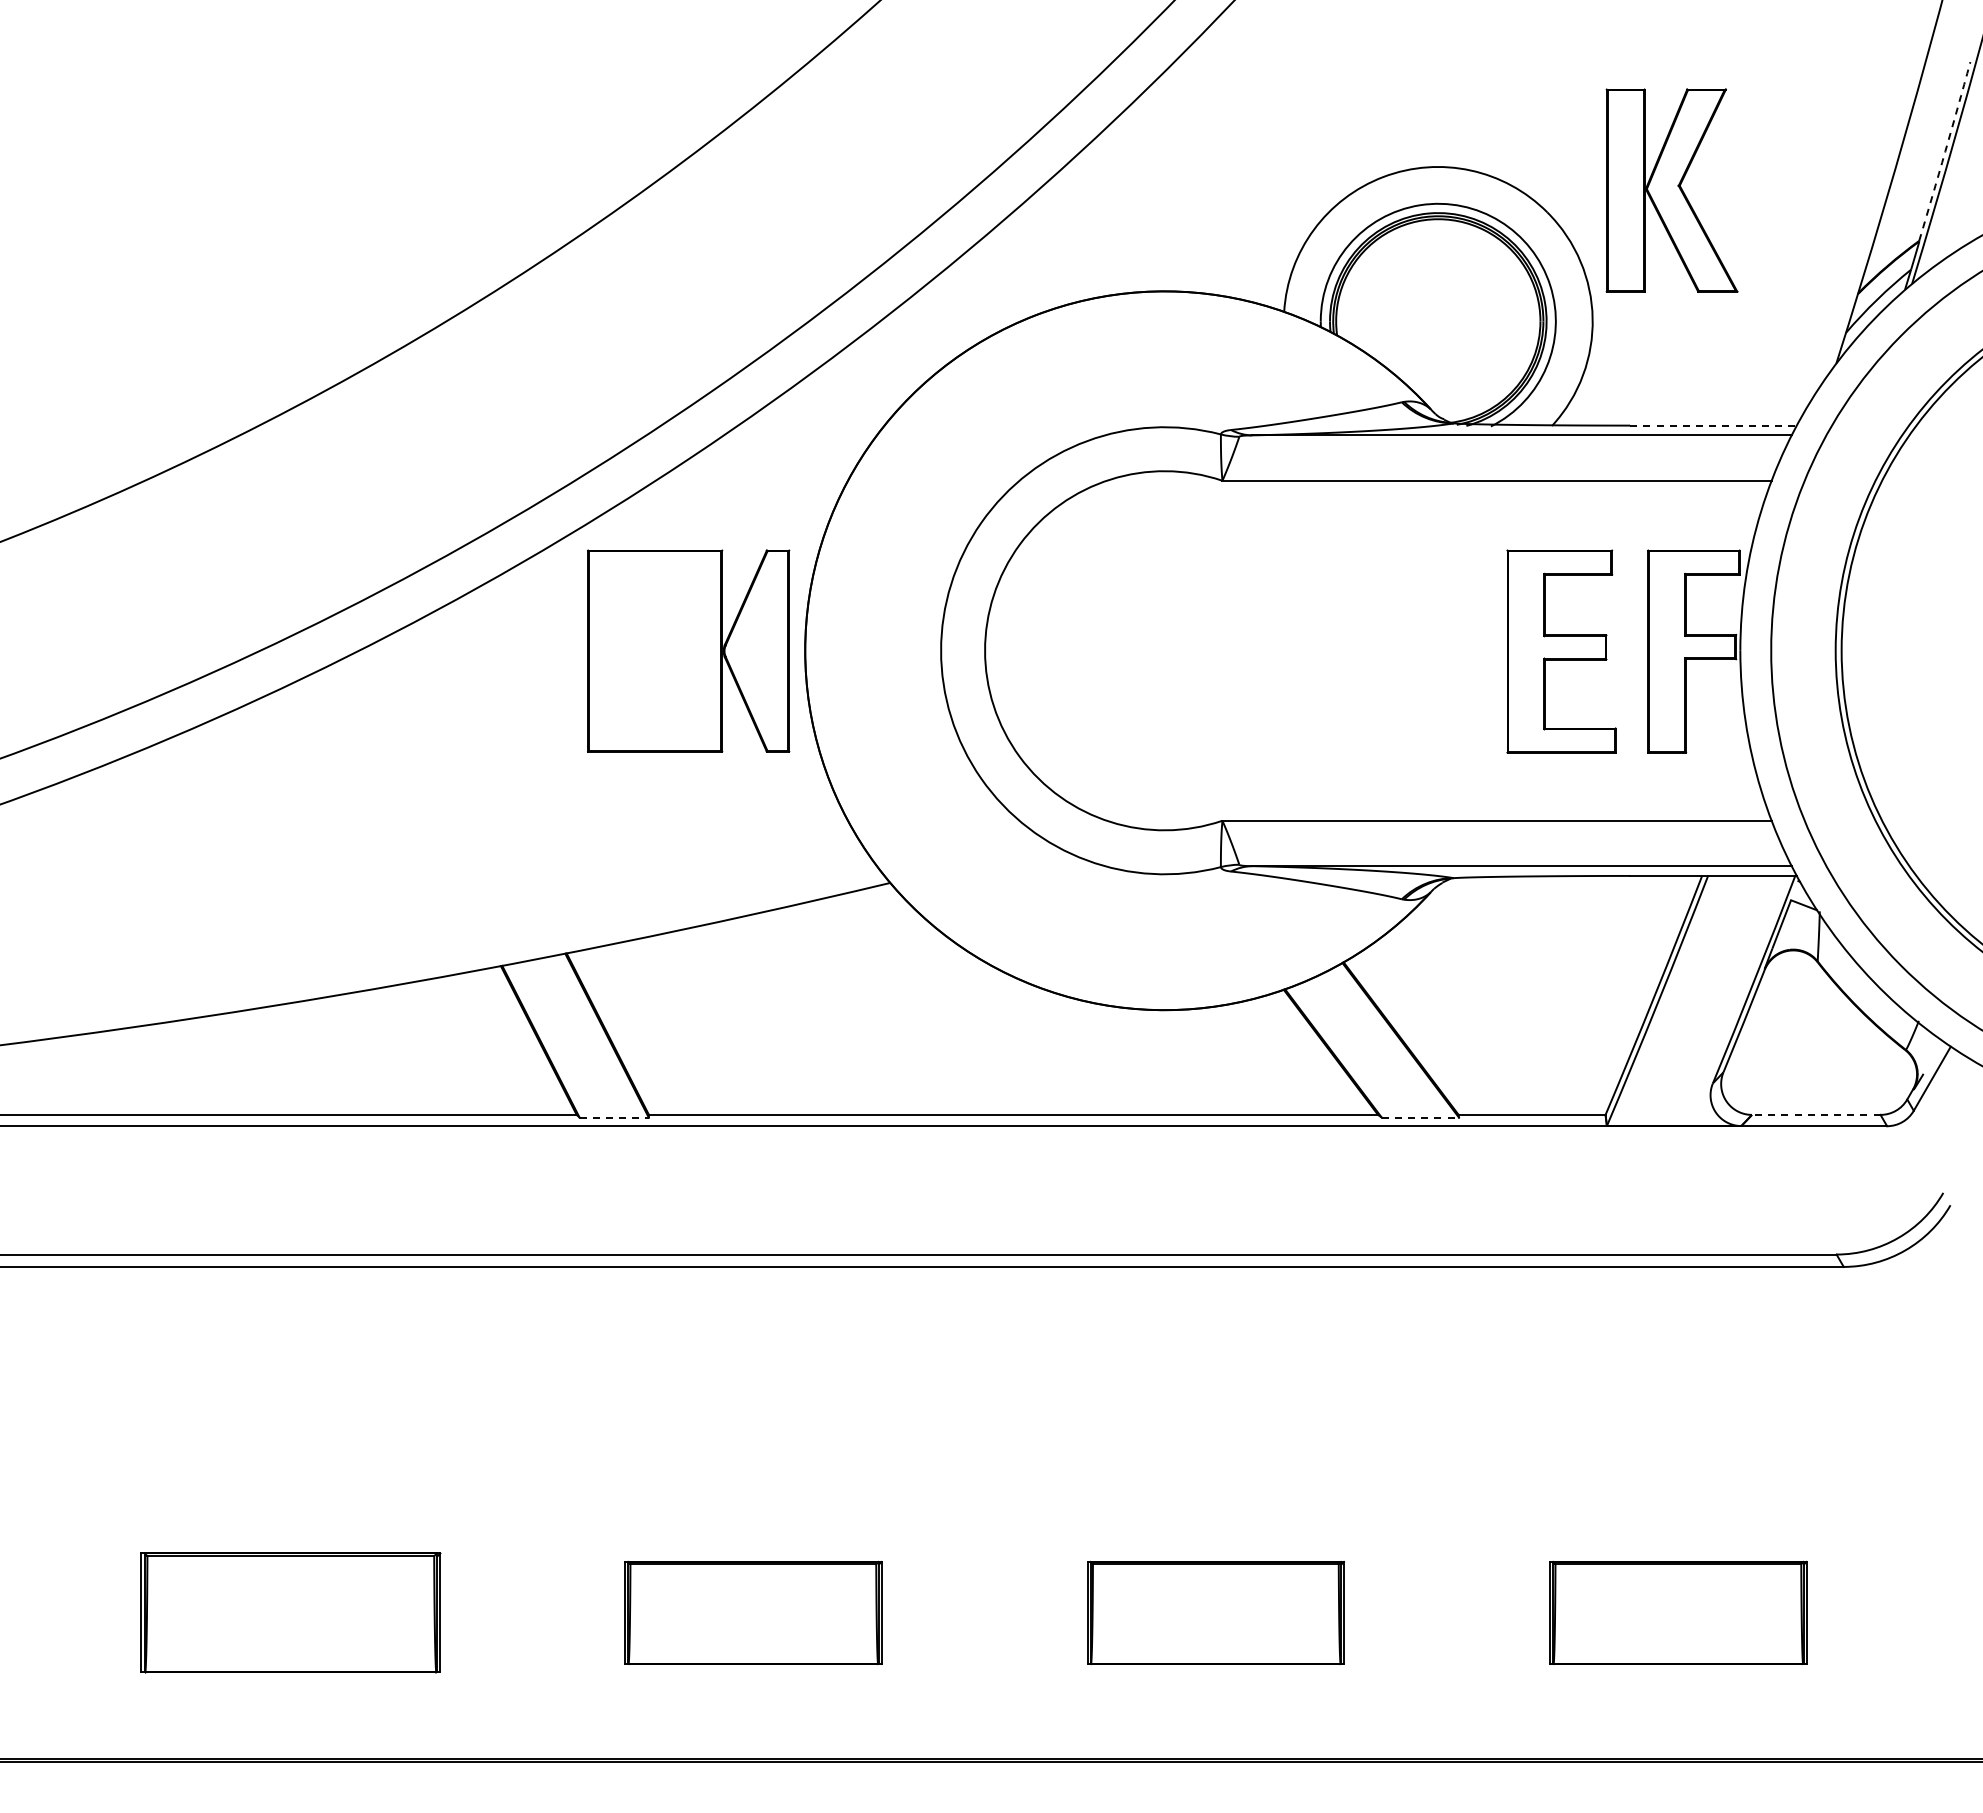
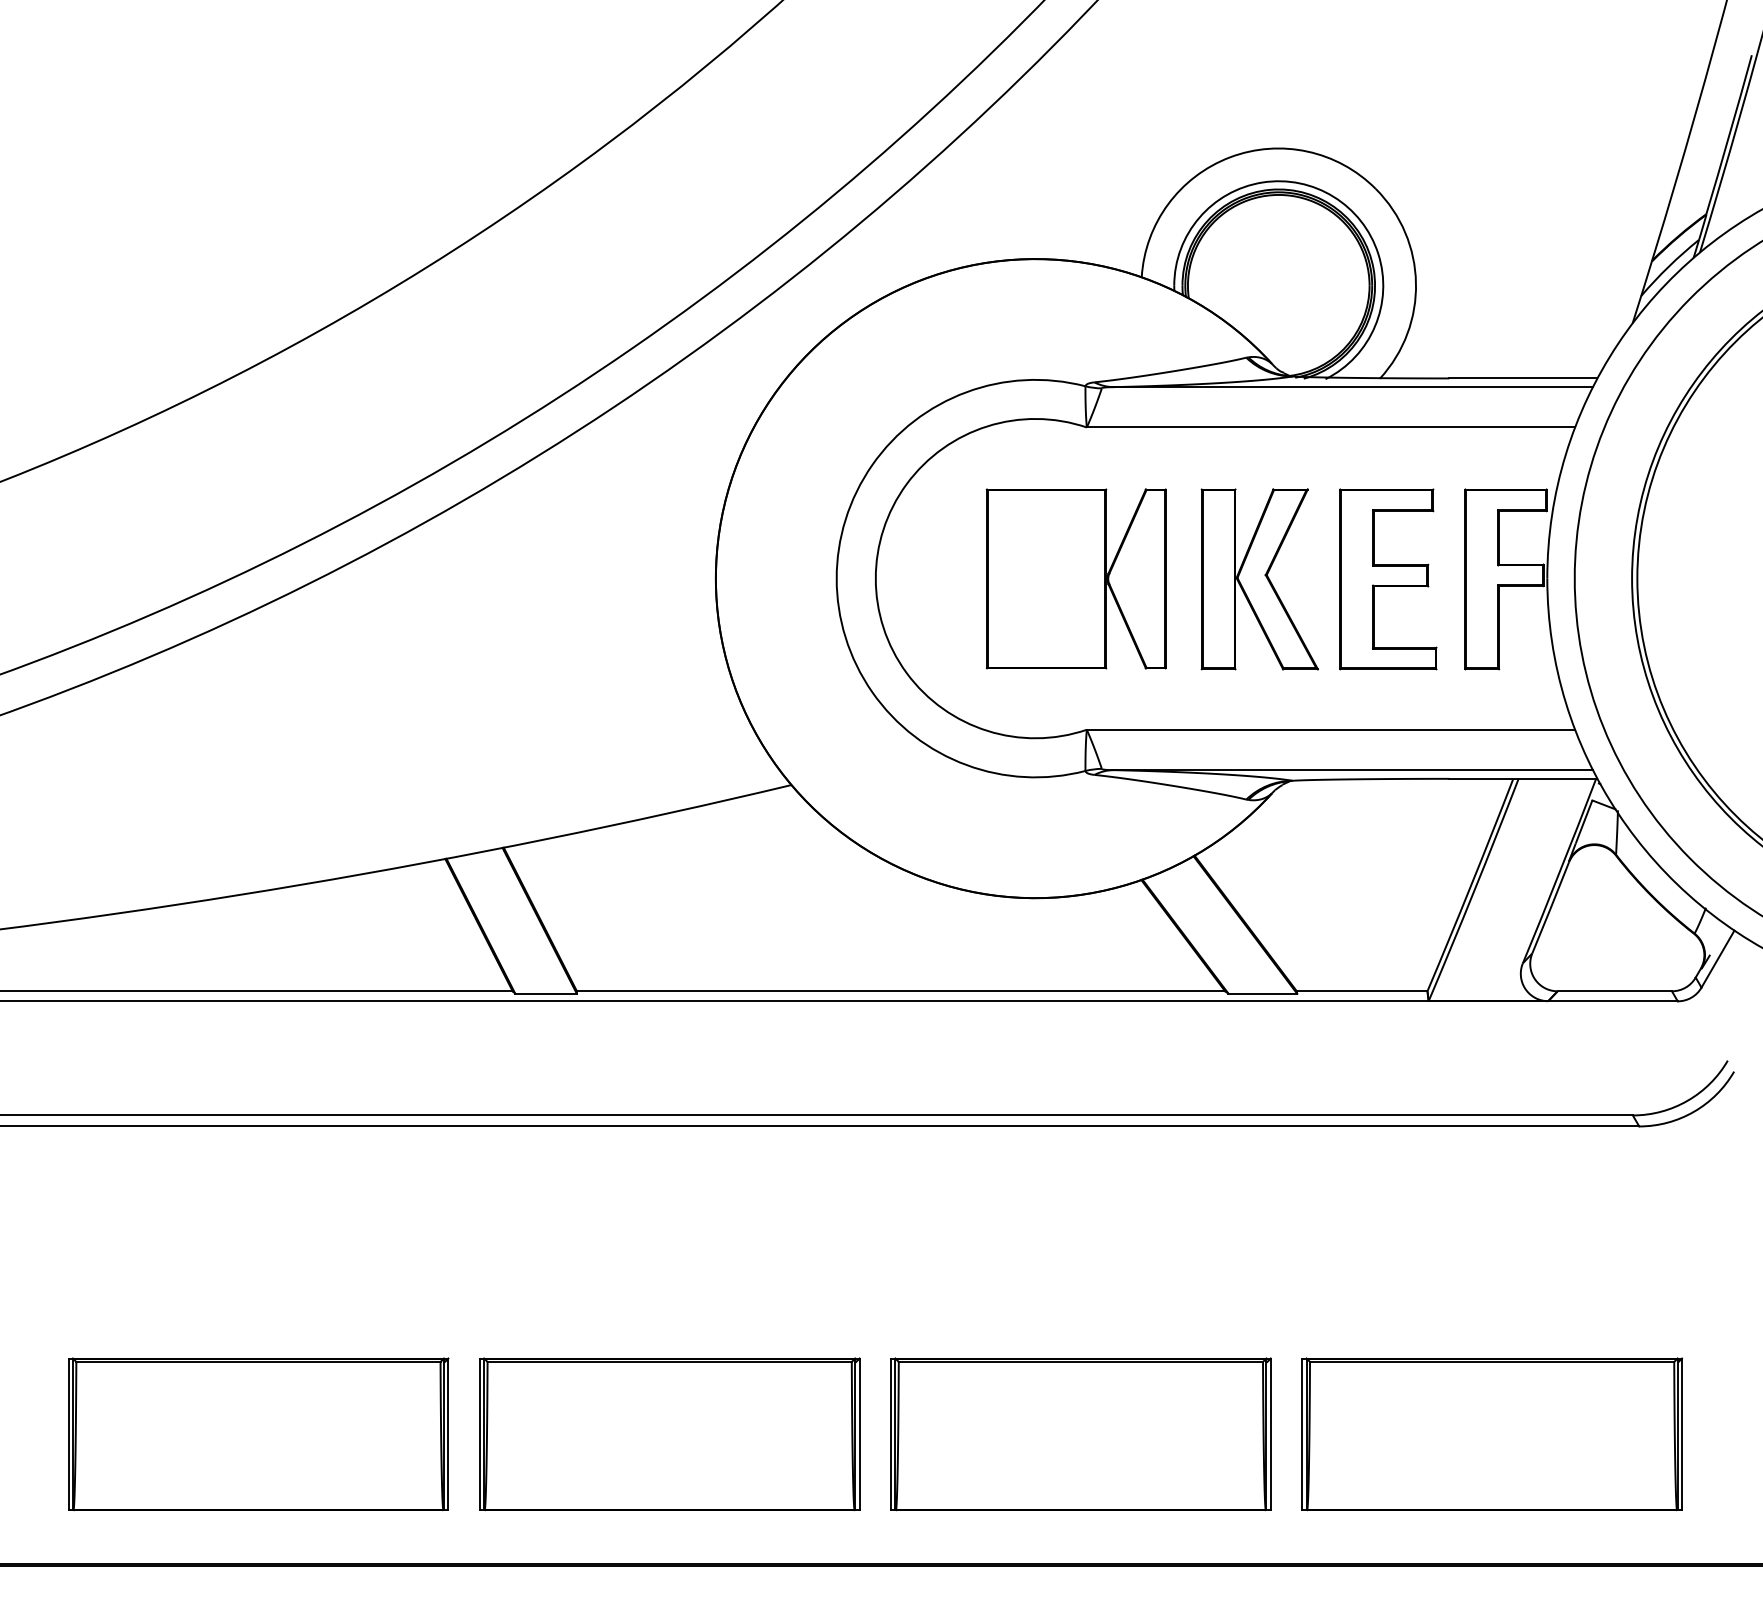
arc: (1945, 151) -> (1729, 134), dashed -> solid
part: (1671, 190) -> (1259, 579), moved
line: (1714, 425) -> (1524, 378), dashed -> solid
part: (688, 650) -> (1076, 578), moved
line: (1815, 1114) -> (1614, 990), dashed -> solid
line: (614, 1117) -> (546, 993), dashed -> solid
line: (1420, 1117) -> (1262, 993), dashed -> solid
part: (290, 1612) -> (258, 1433), size x1.43
part: (753, 1612) -> (669, 1433), size x1.67
part: (1215, 1612) -> (1080, 1433), size x1.67
part: (1678, 1612) -> (1492, 1433), size x1.67

